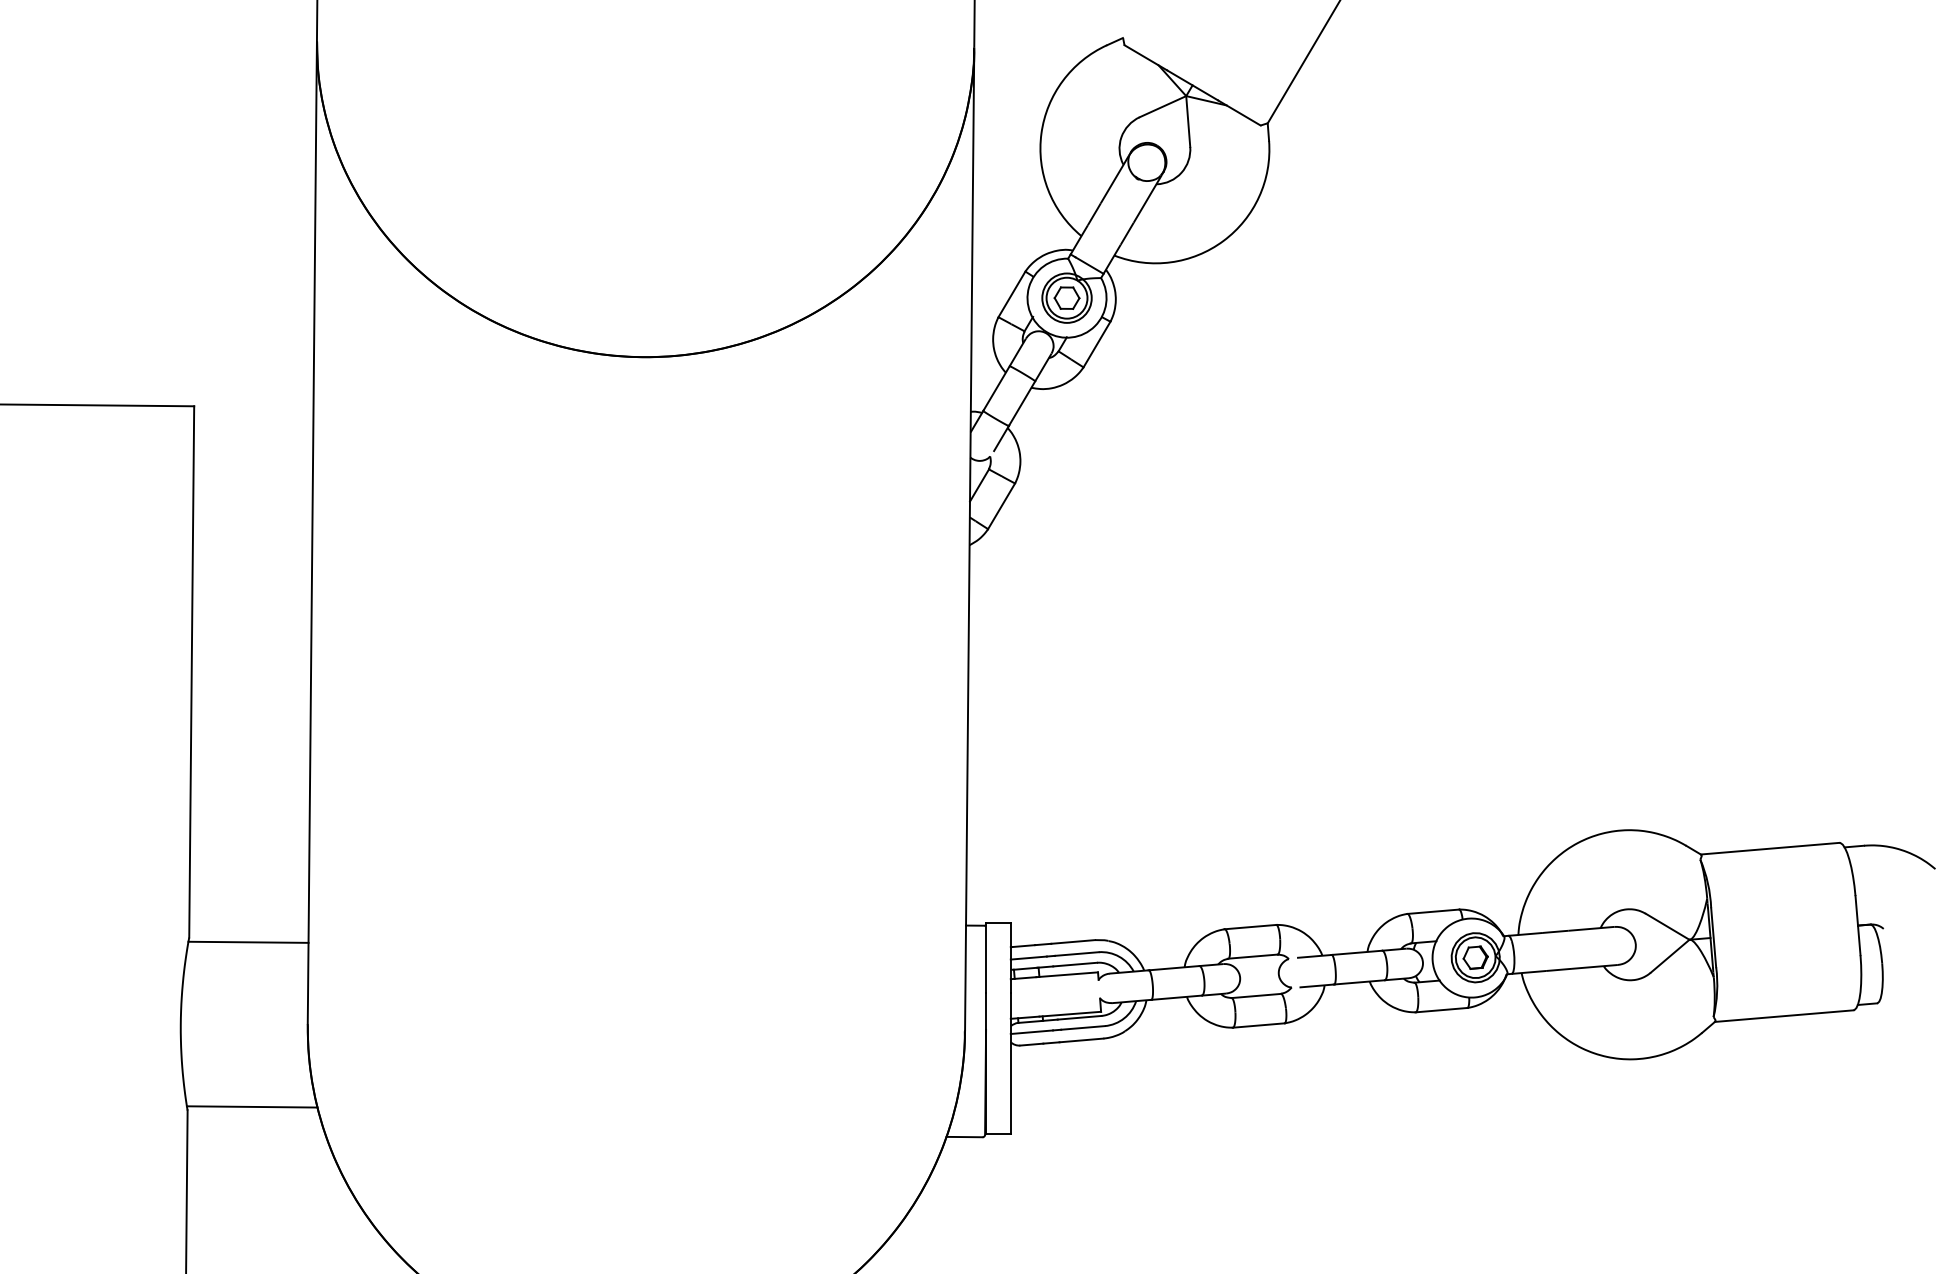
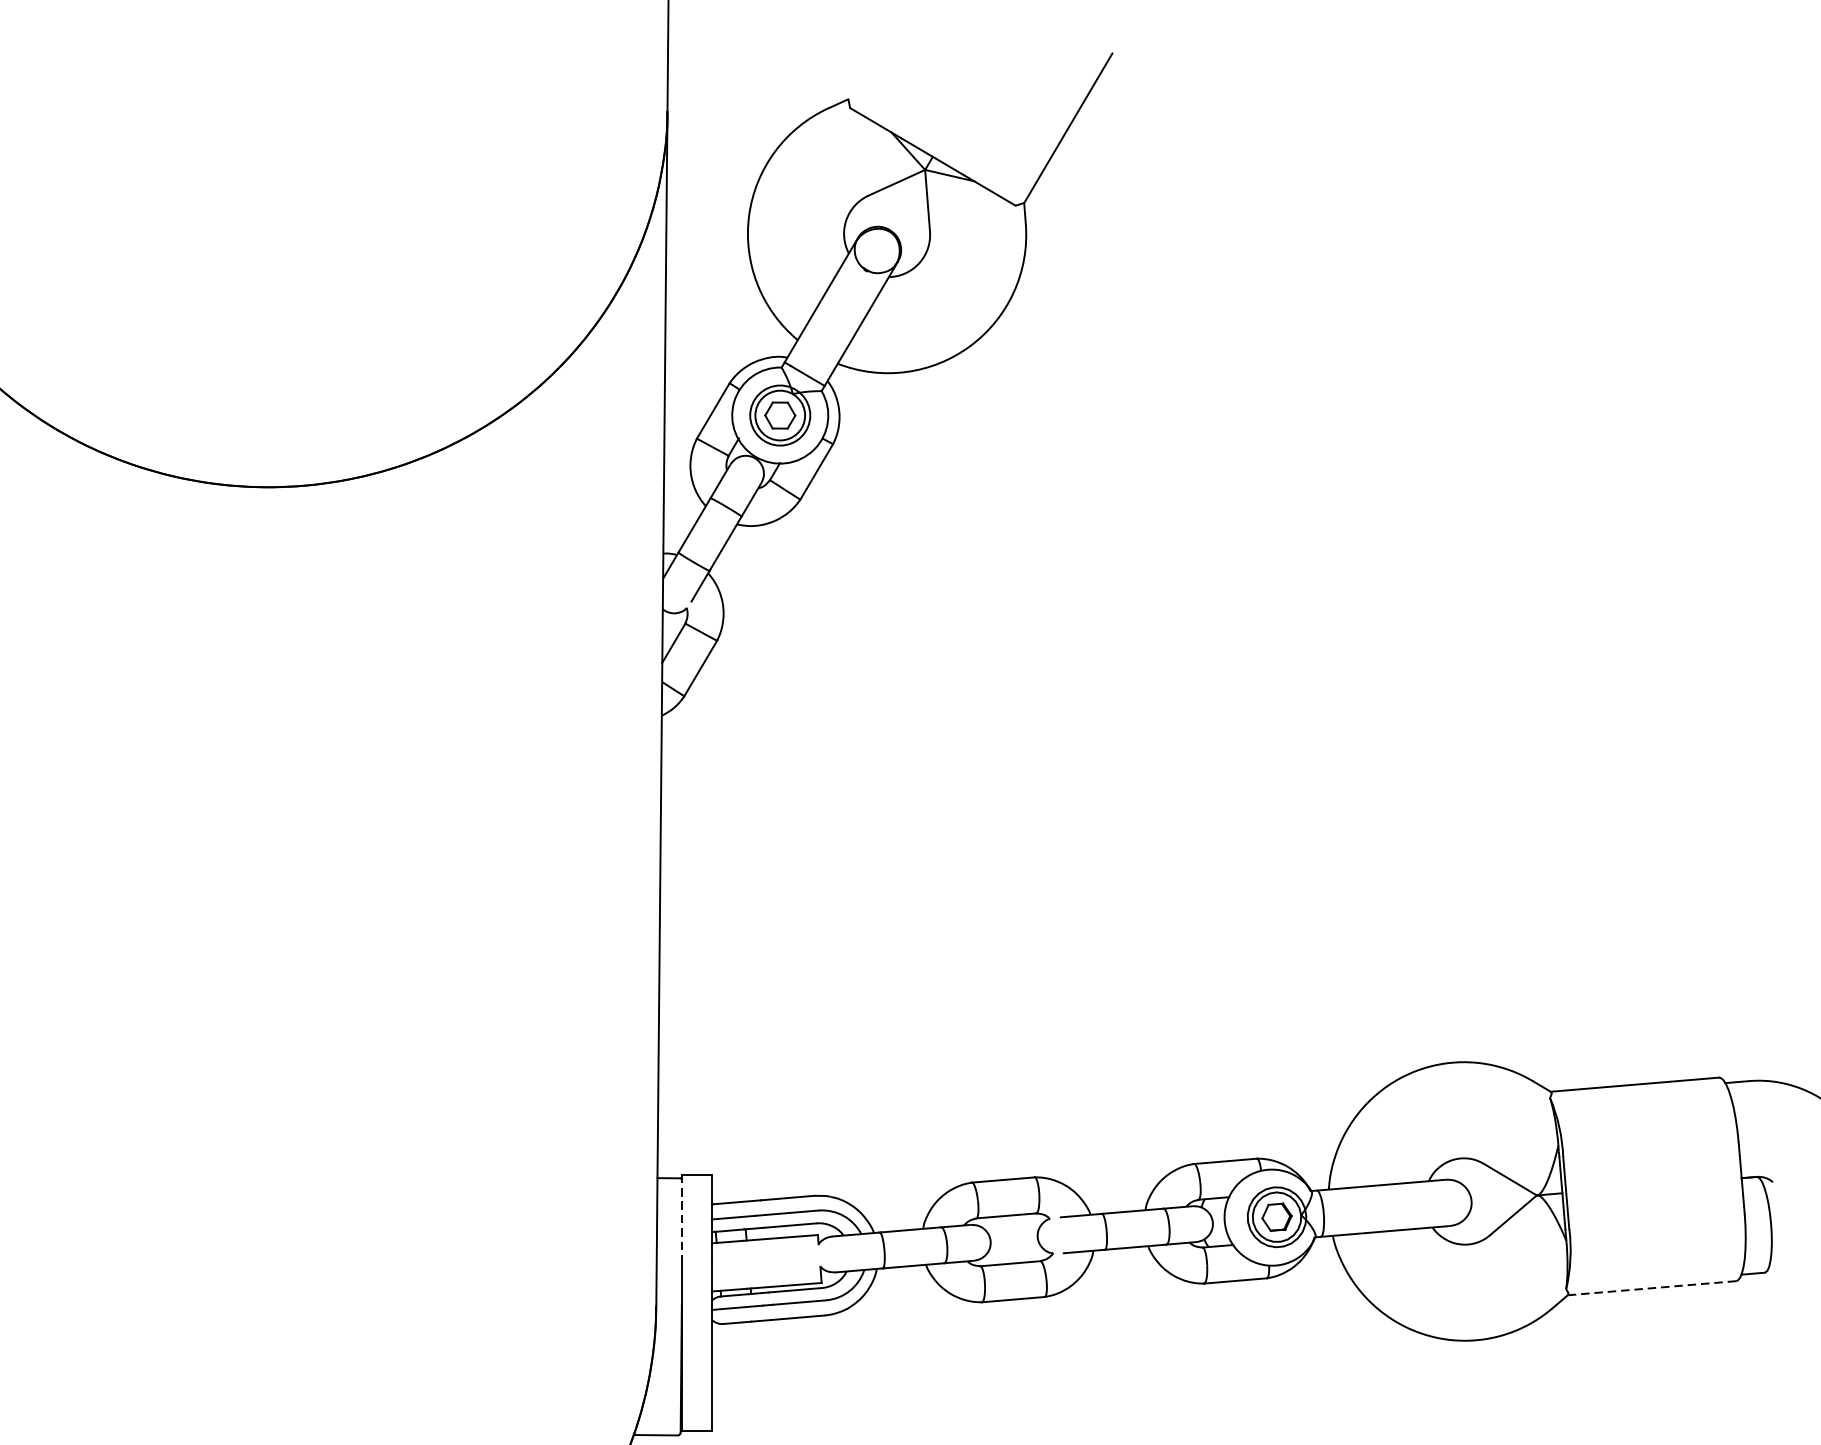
line: (986, 958) -> (682, 1218), solid -> dashed
line: (1784, 1016) -> (1652, 1288), solid -> dashed

